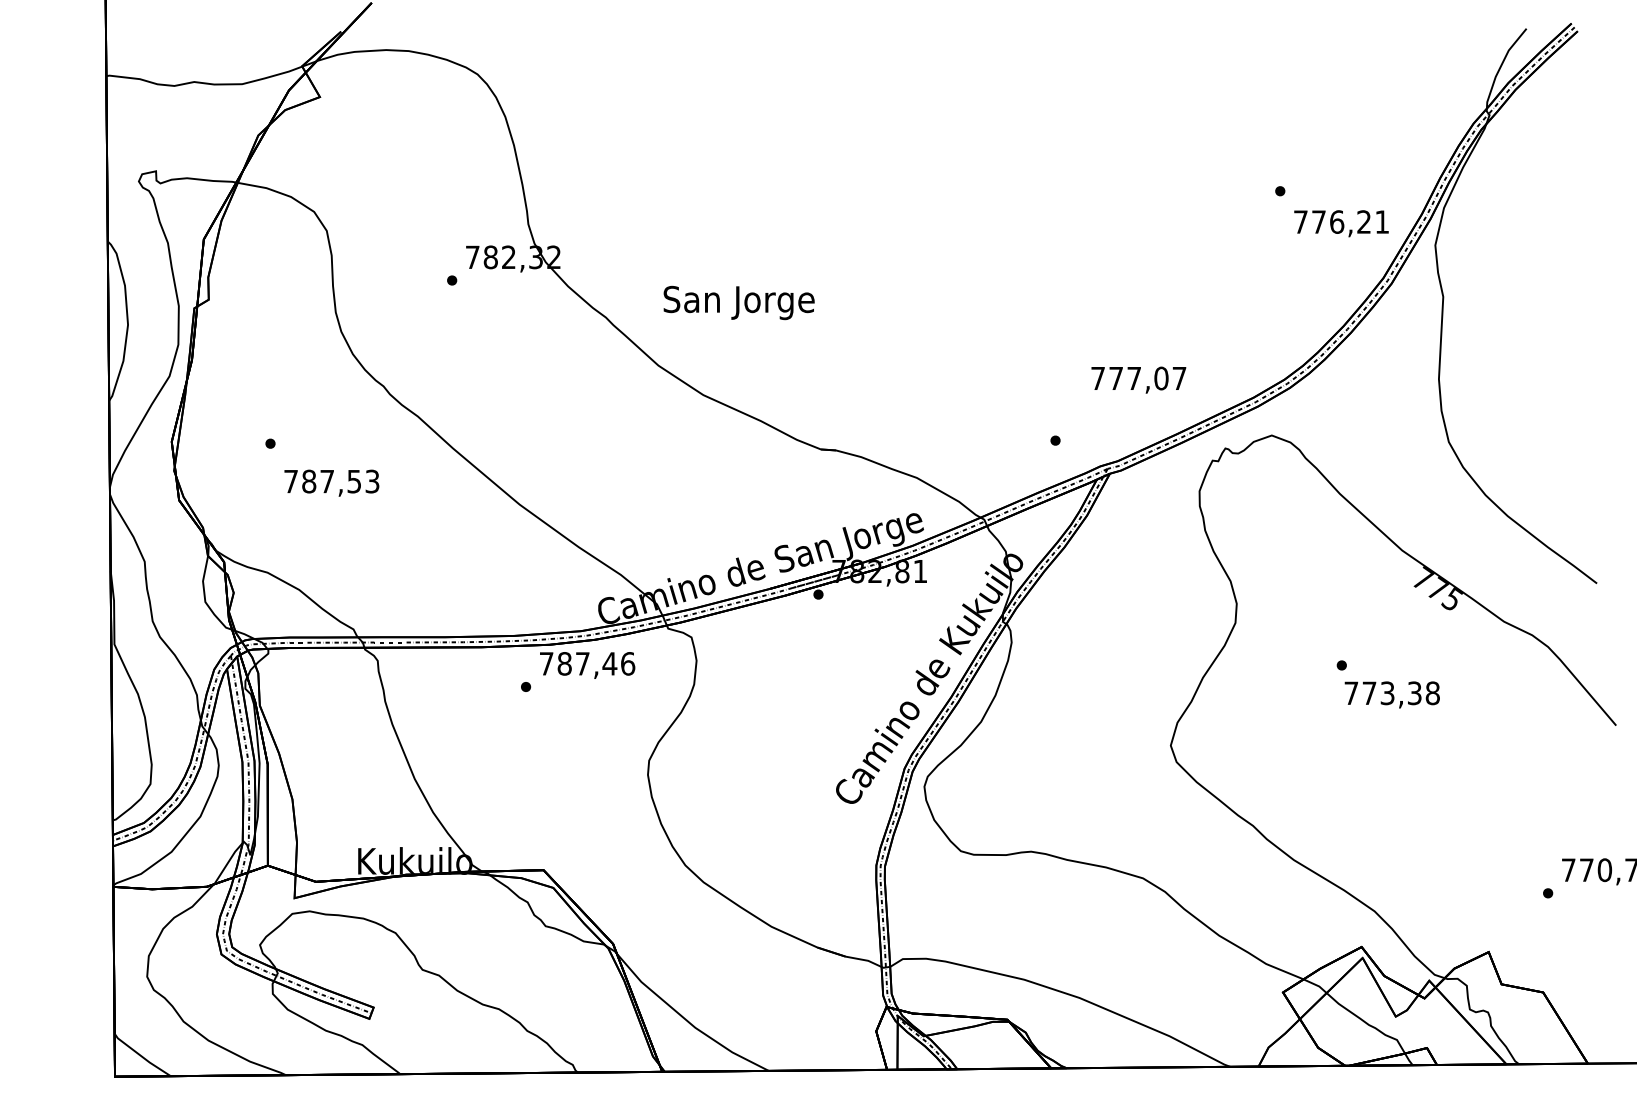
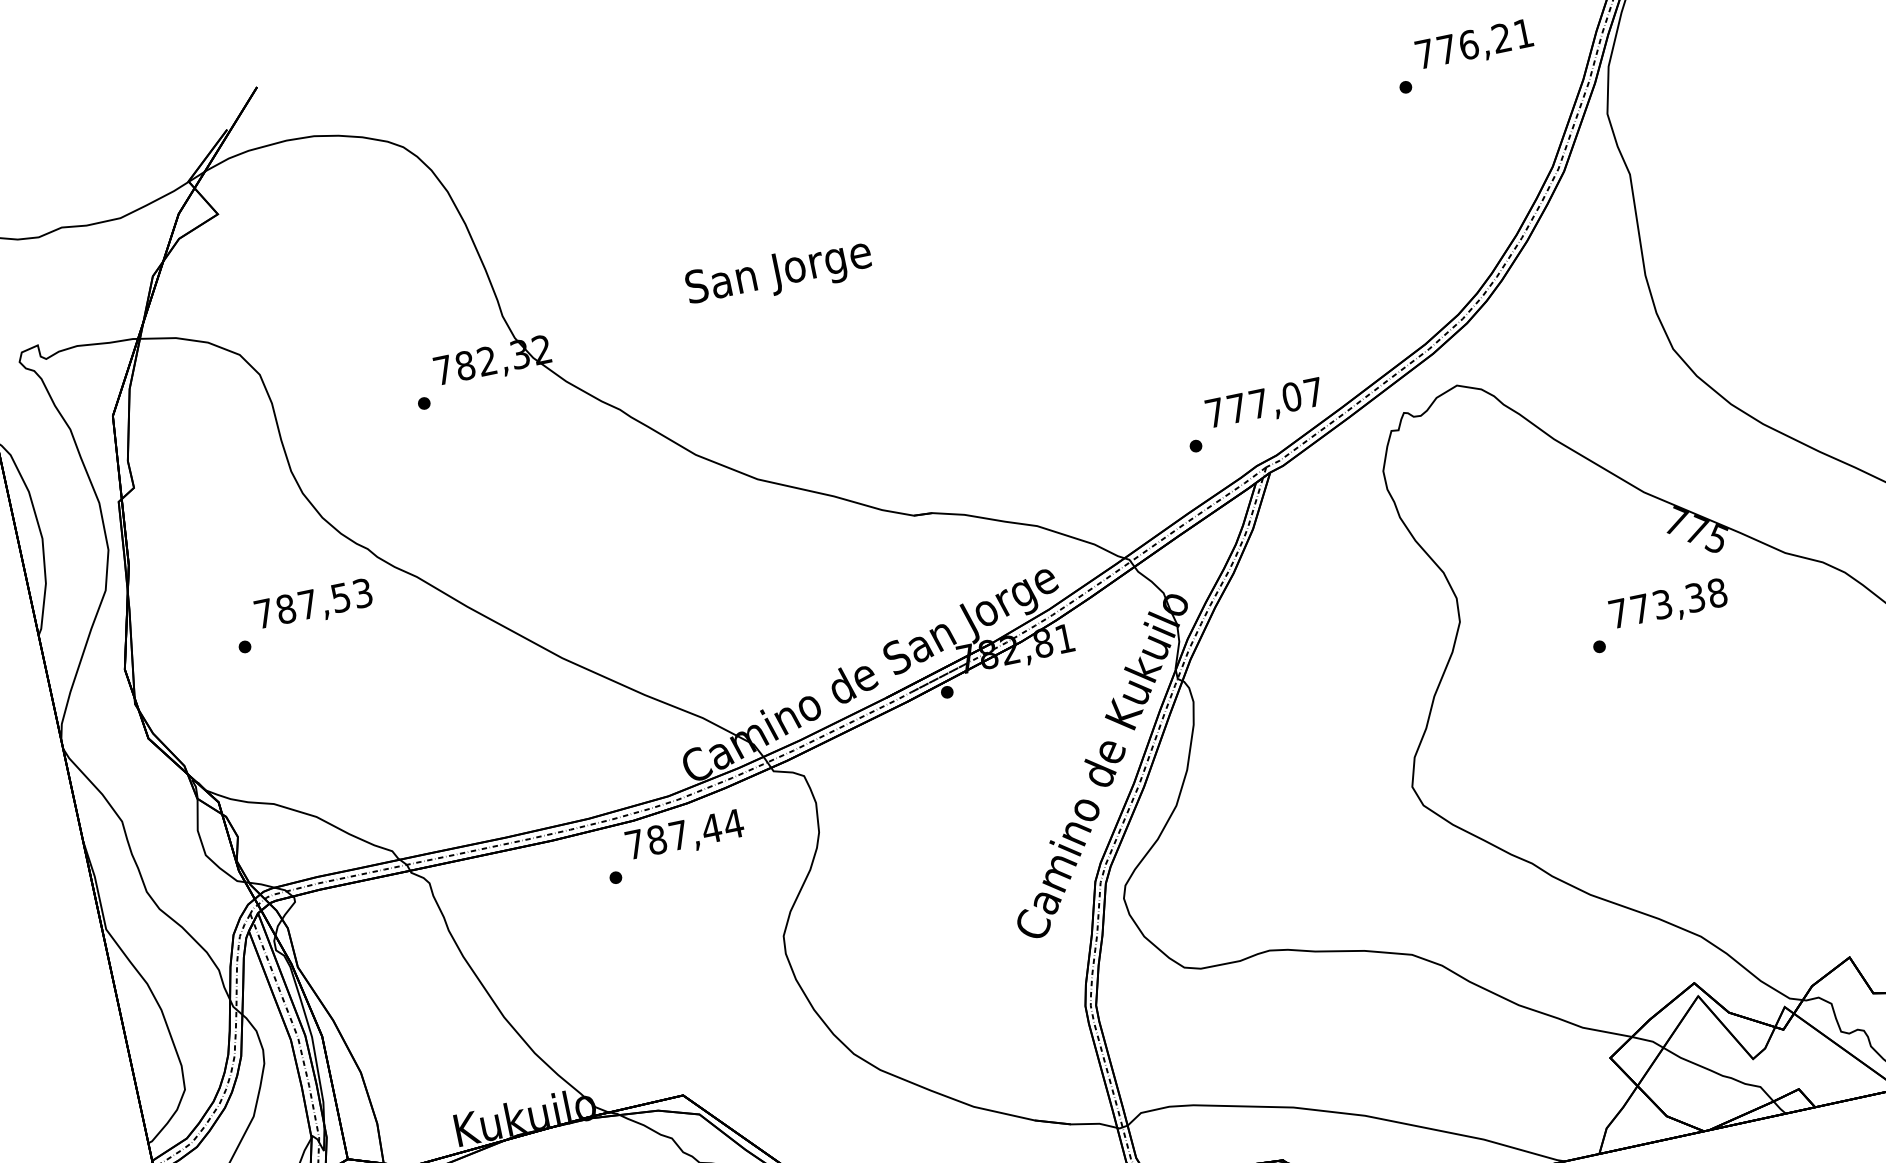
text: (1341, 223) -> (1474, 45), moved
text: (738, 302) -> (778, 273), moved
text: (1138, 379) -> (1264, 403), moved
text: (331, 482) -> (313, 604), moved
text: (627, 663) -> (733, 823), 787,46 -> 787,44
text: (1391, 694) -> (1667, 604), moved

